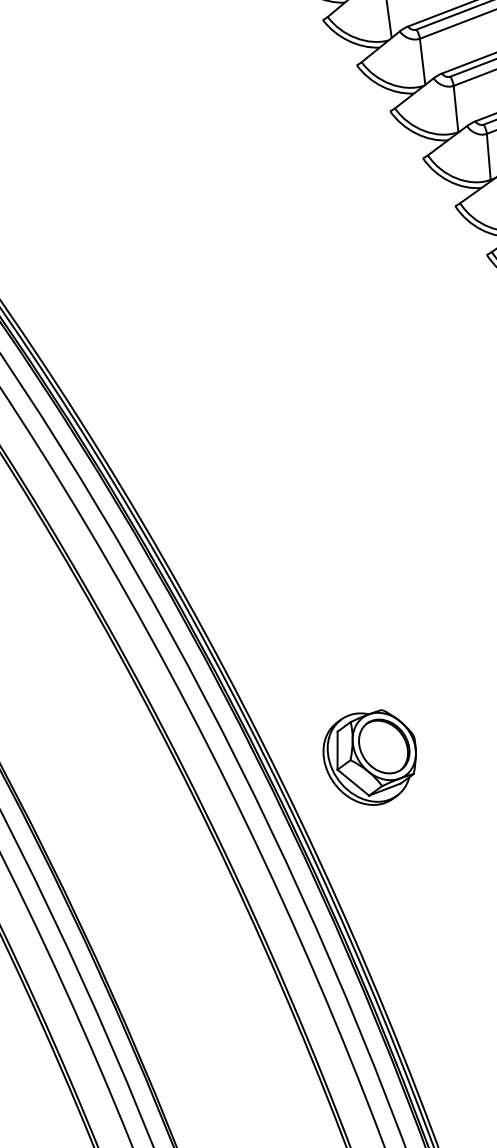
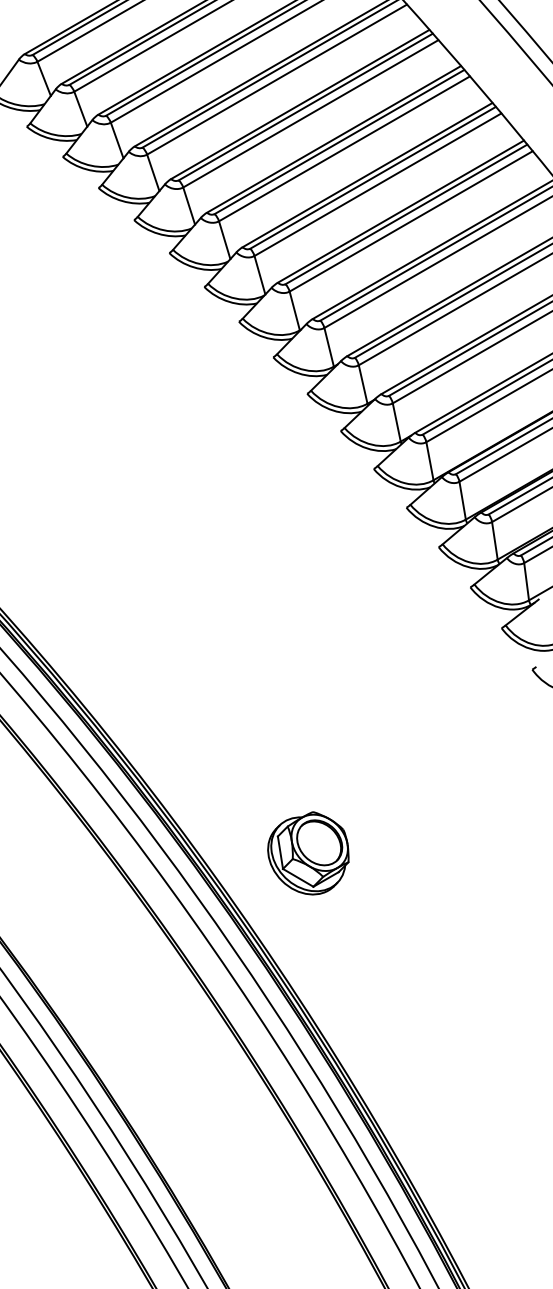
part: (369, 756) -> (308, 853), moved

